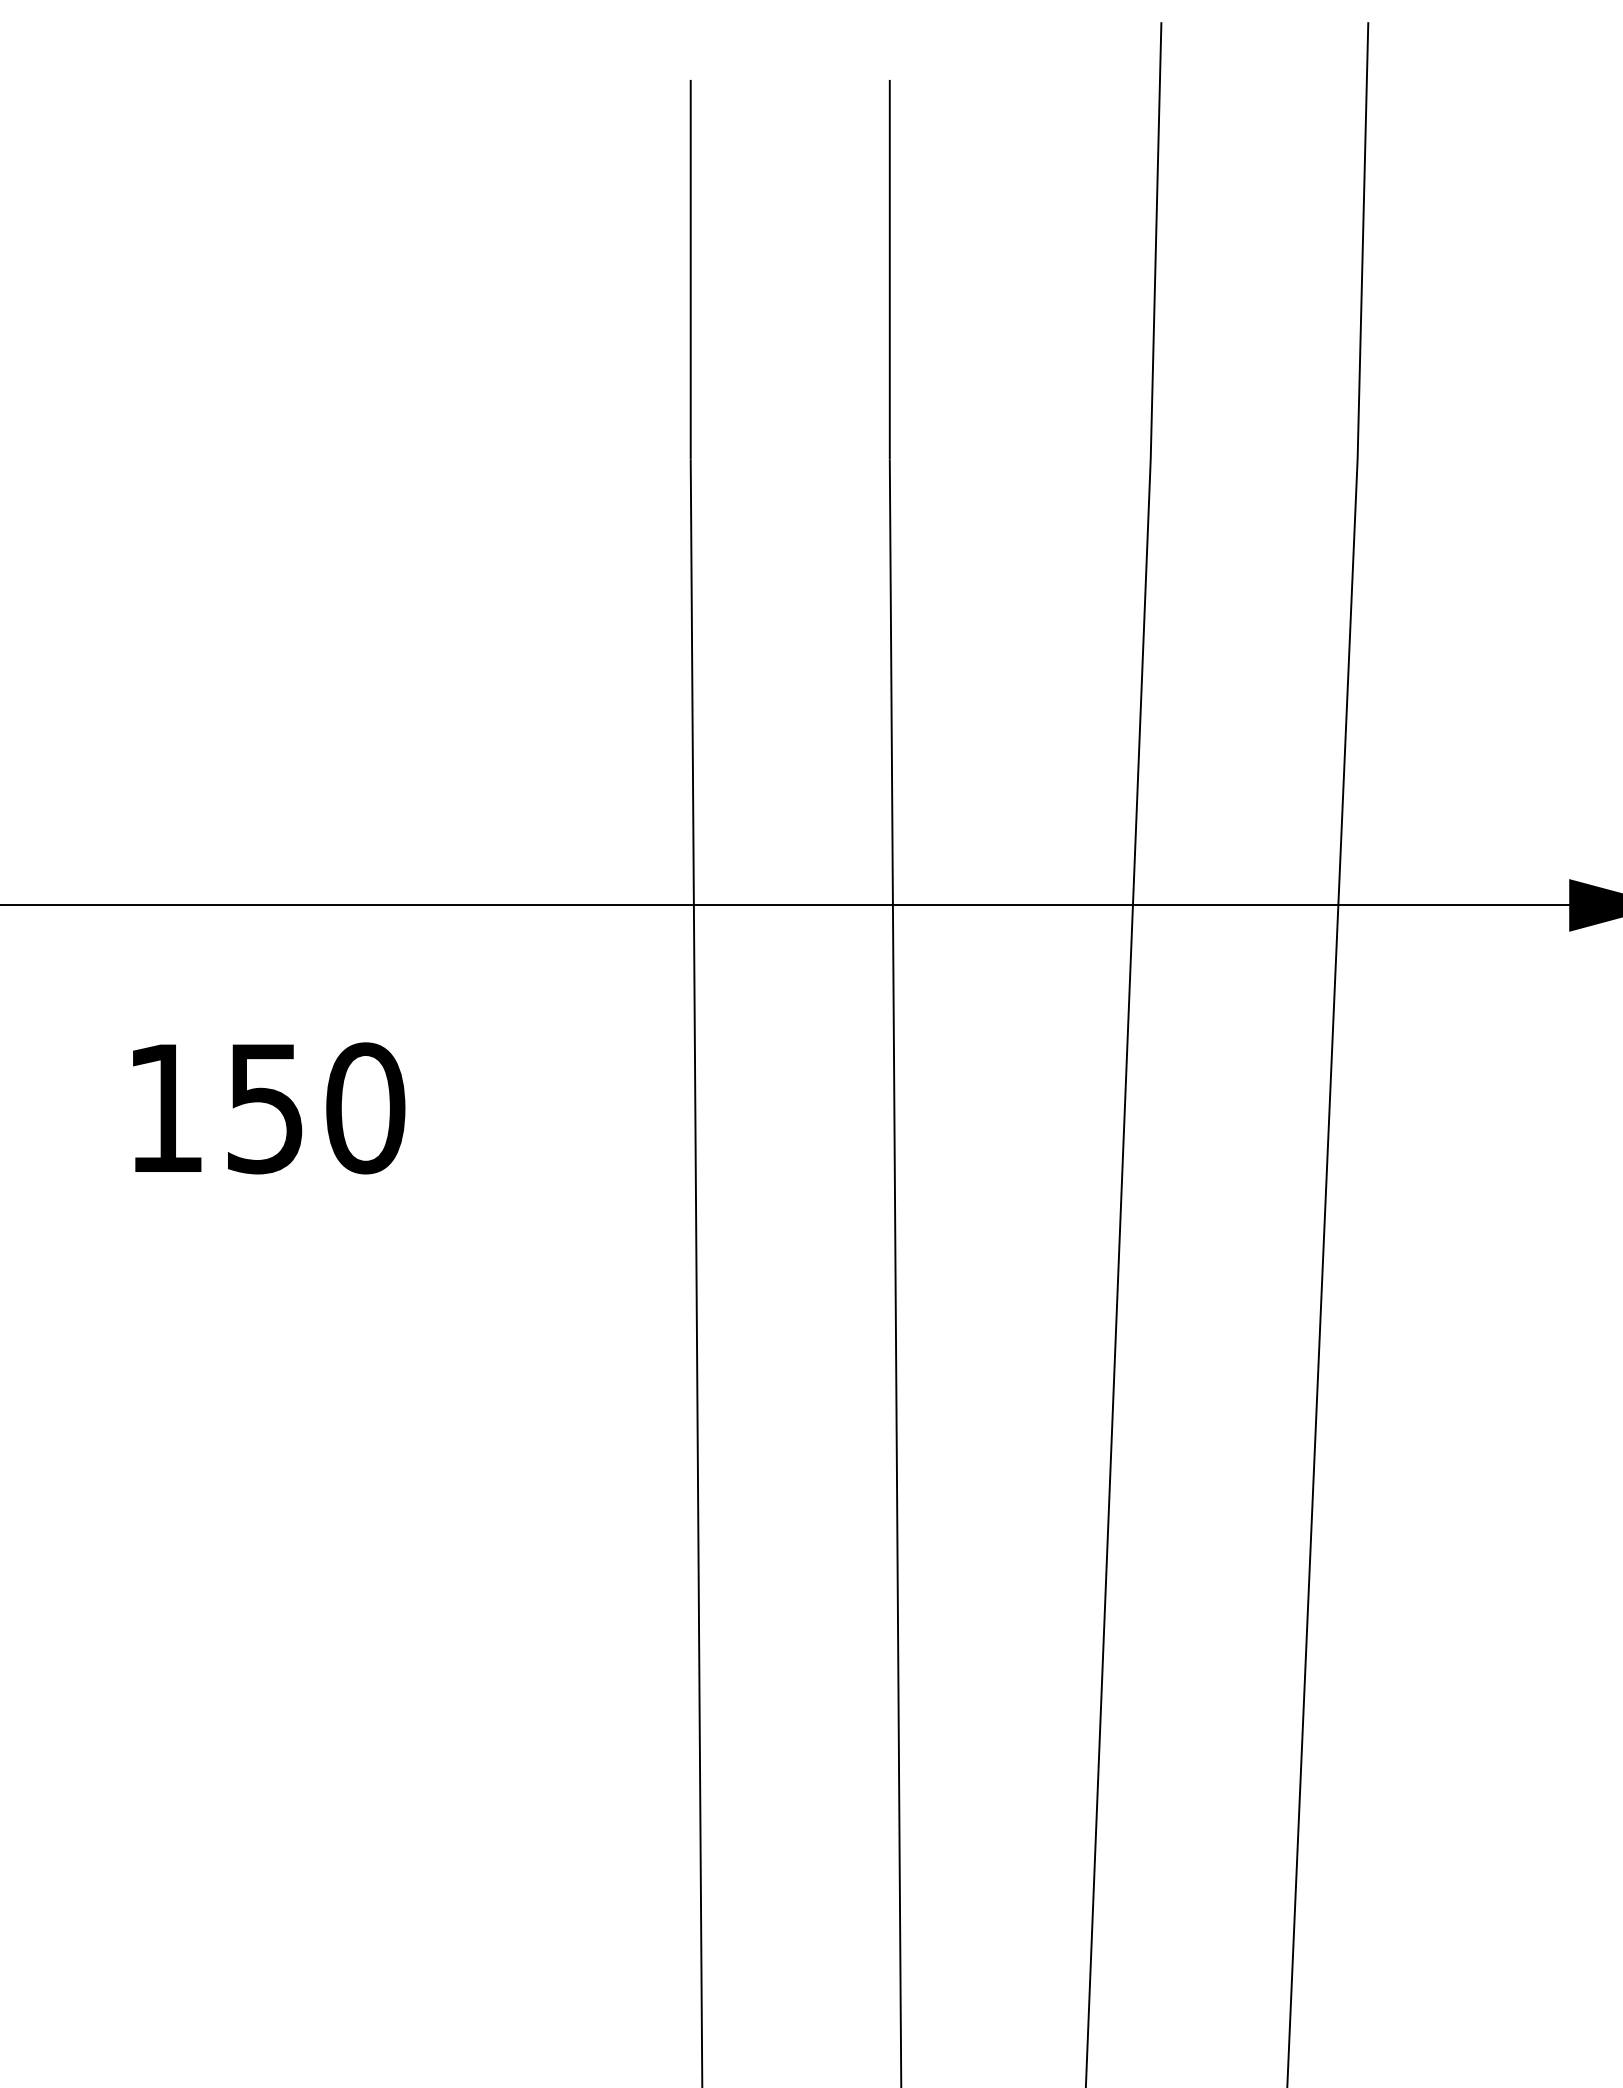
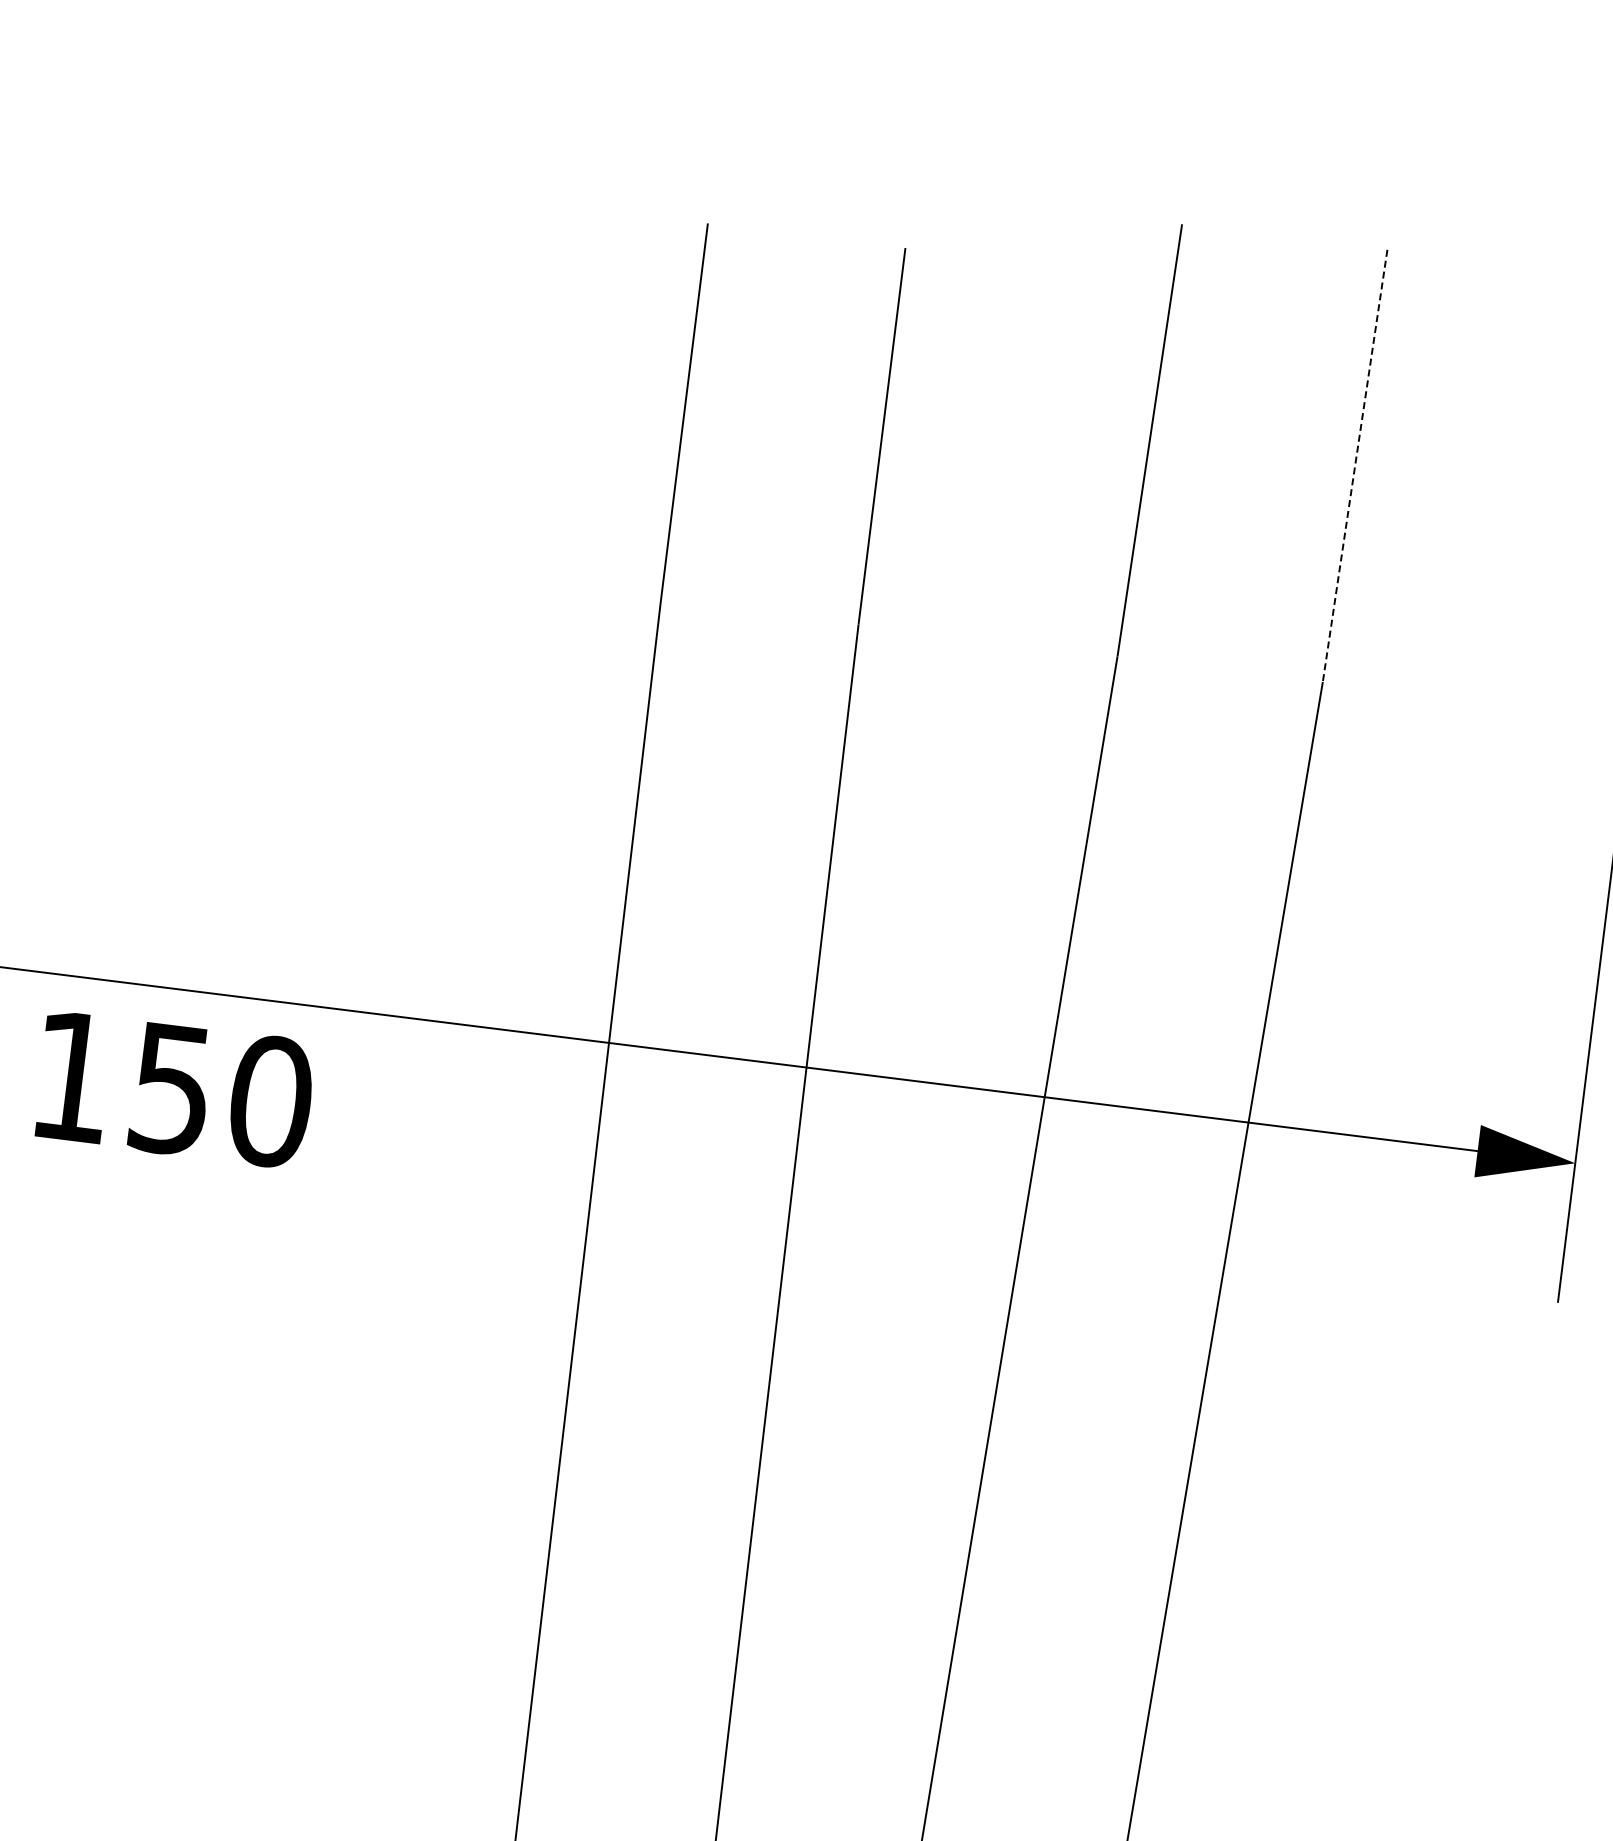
line: (1362, 241) -> (1354, 466), solid -> dashed
text: (269, 1108) -> (175, 1089), moved

